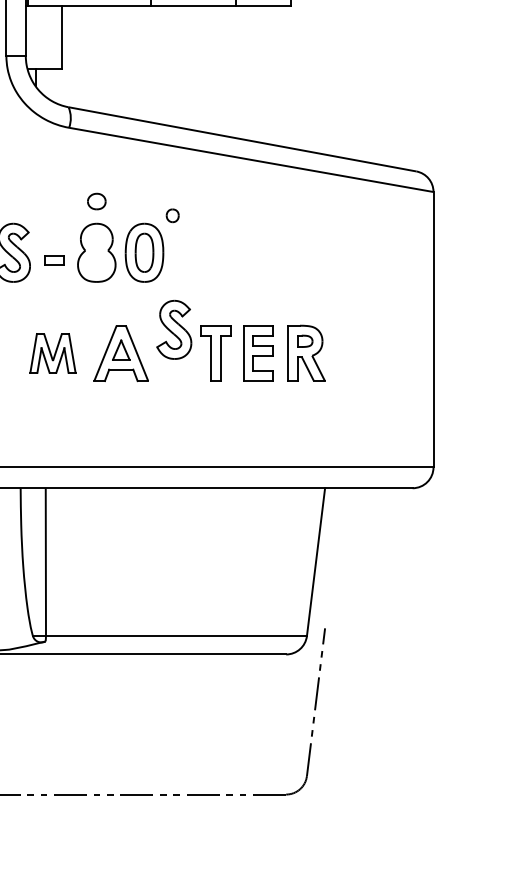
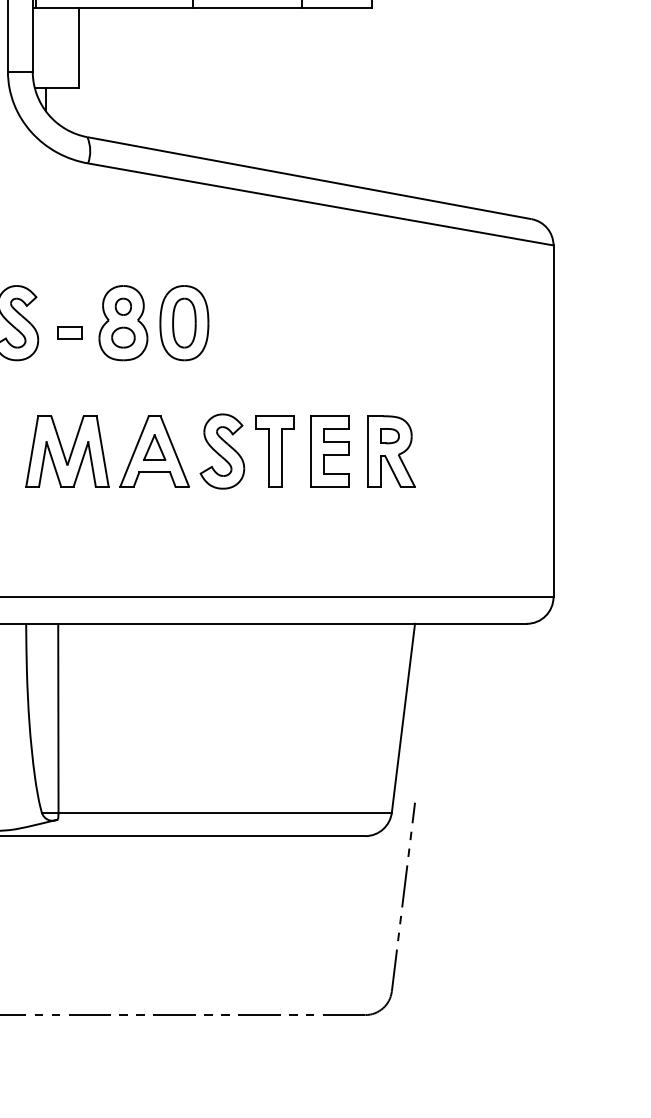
part: (96, 201) -> (123, 337), moved
part: (172, 215) -> (122, 306), moved
part: (174, 329) -> (222, 451), moved
part: (53, 353) -> (67, 451), size x1.43

